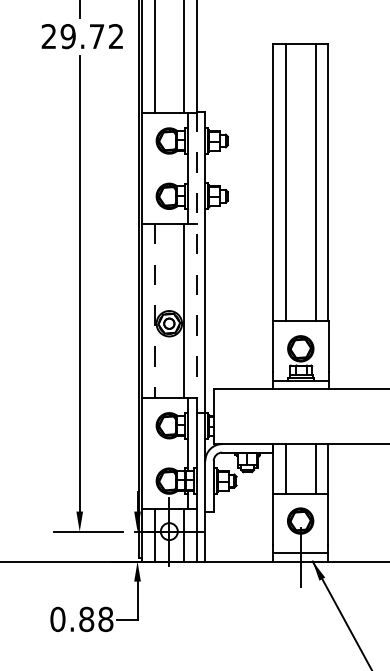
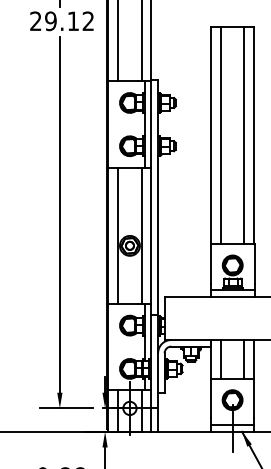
text: (97, 36) -> (73, 21), 29.72 -> 29.12
line: (196, 262) -> (151, 197), dashed -> solid
line: (154, 311) -> (118, 236), dashed -> solid

